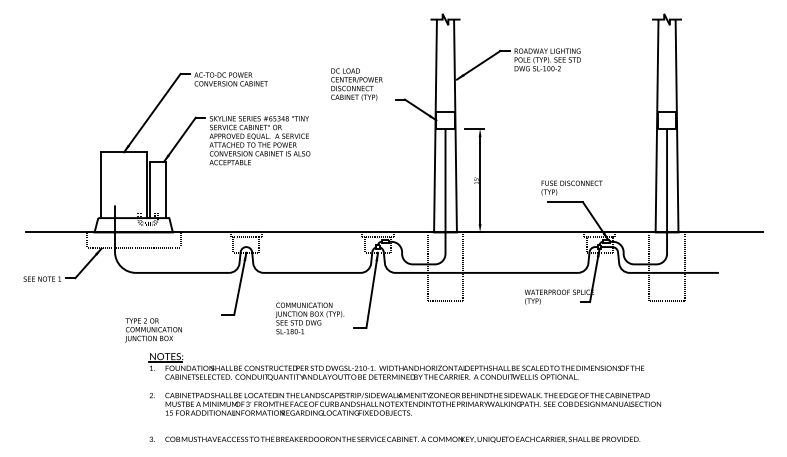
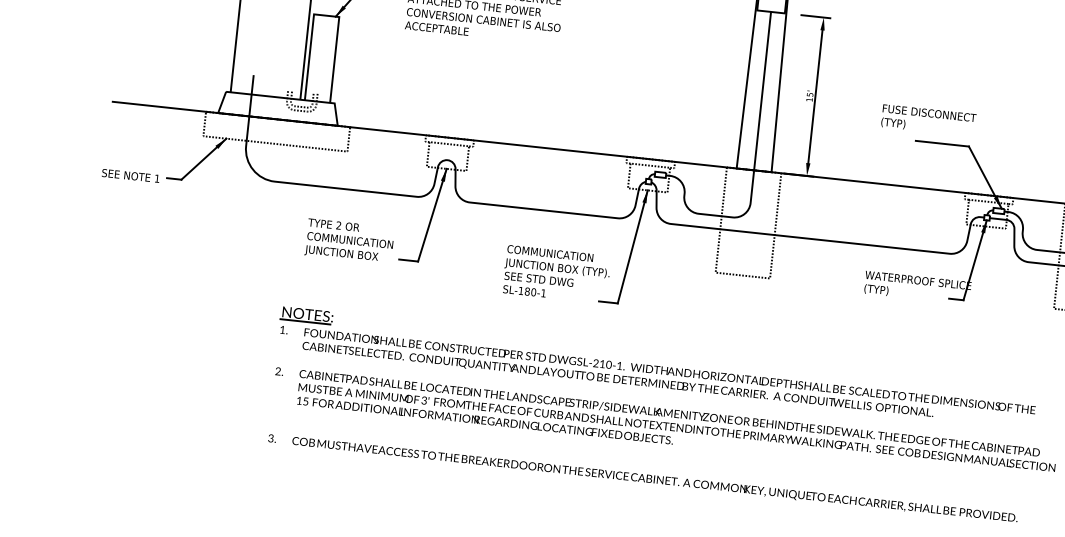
text: (571, 187) -> (927, 119), moved
text: (309, 318) -> (556, 274), moved
text: (153, 330) -> (349, 241), moved

